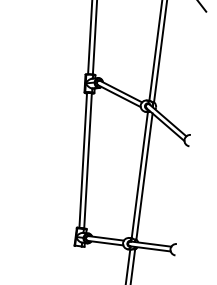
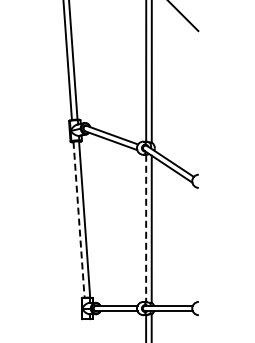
line: (83, 161) -> (79, 220), solid -> dashed
line: (140, 175) -> (146, 228), solid -> dashed

